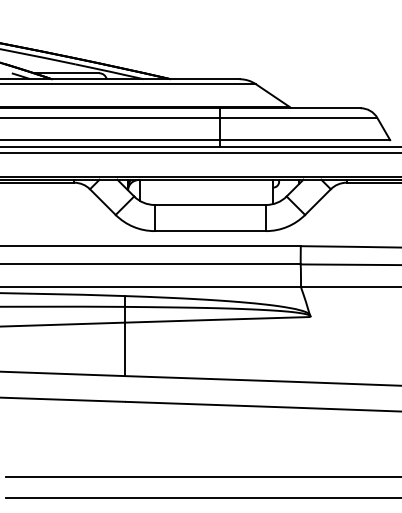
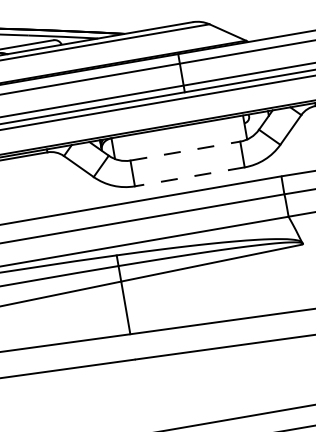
line: (210, 204) -> (185, 150), solid -> dashed
line: (210, 231) -> (189, 177), solid -> dashed

